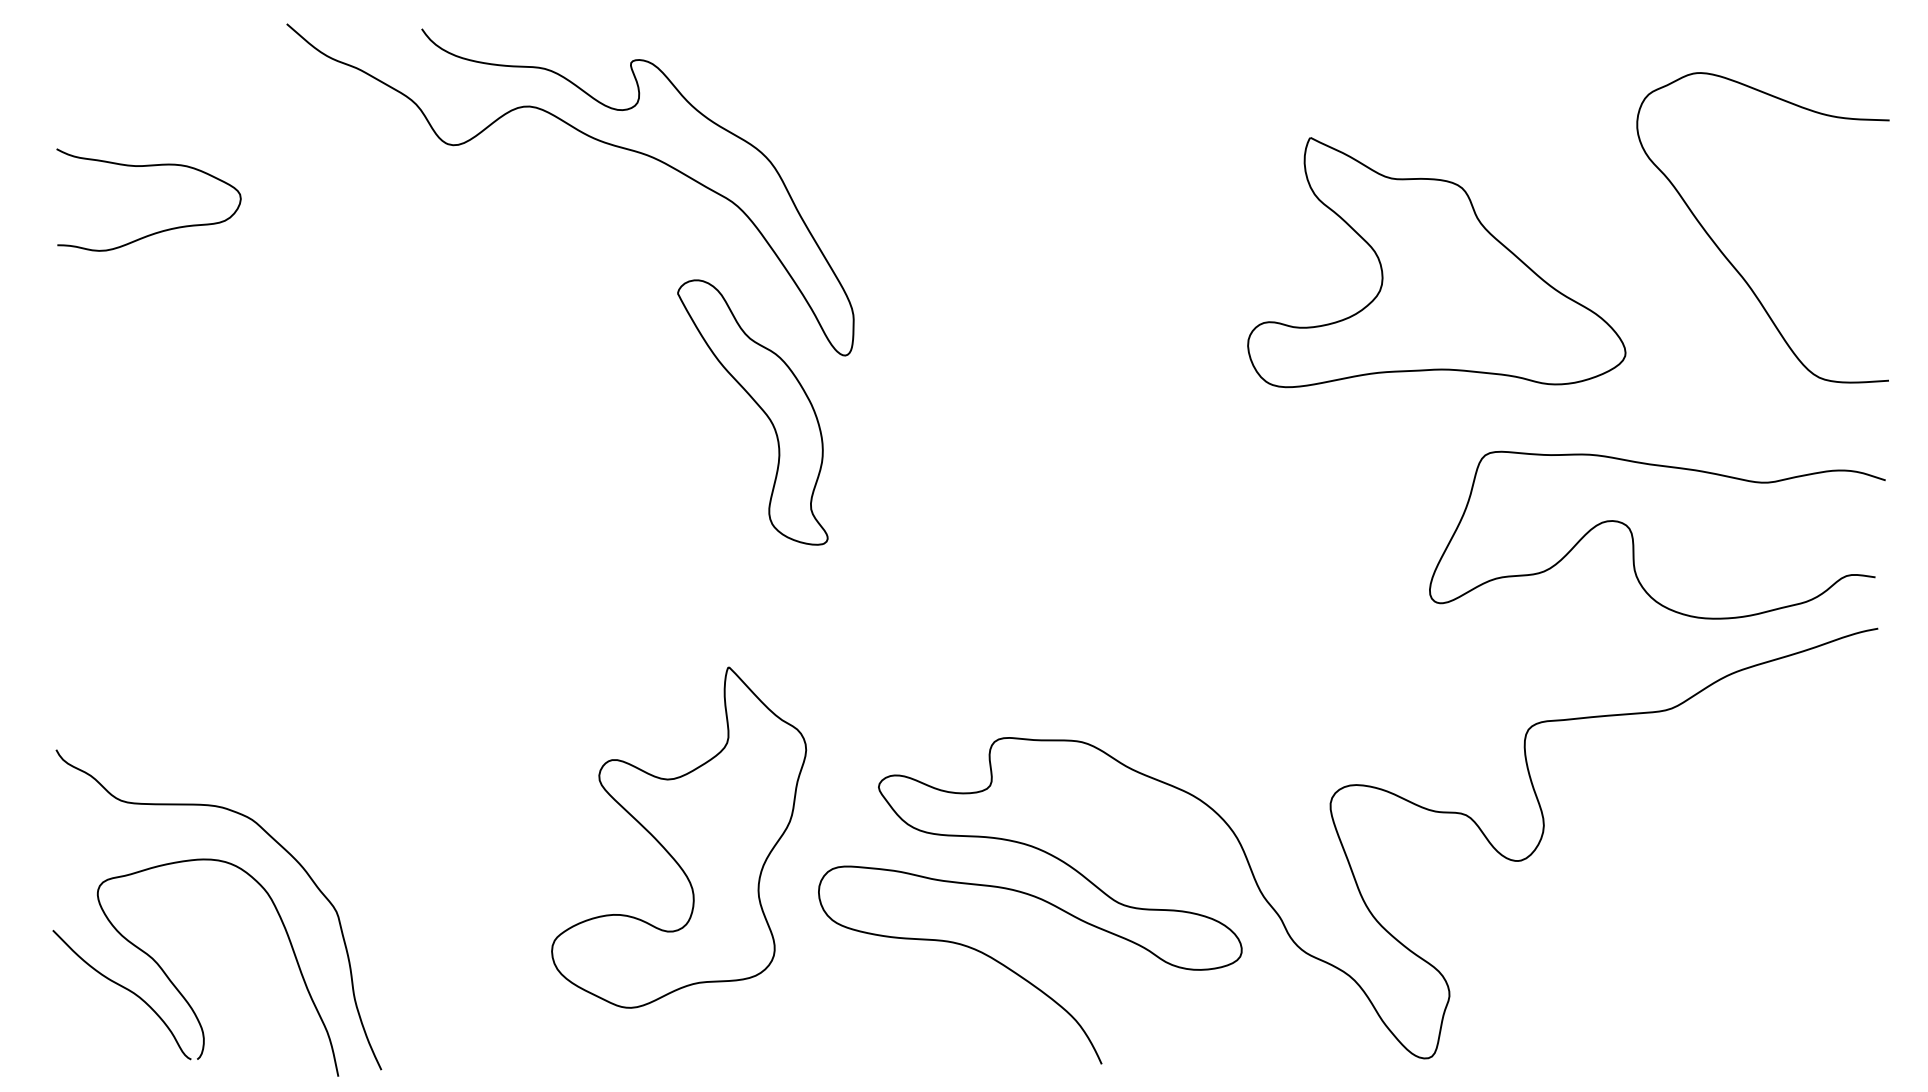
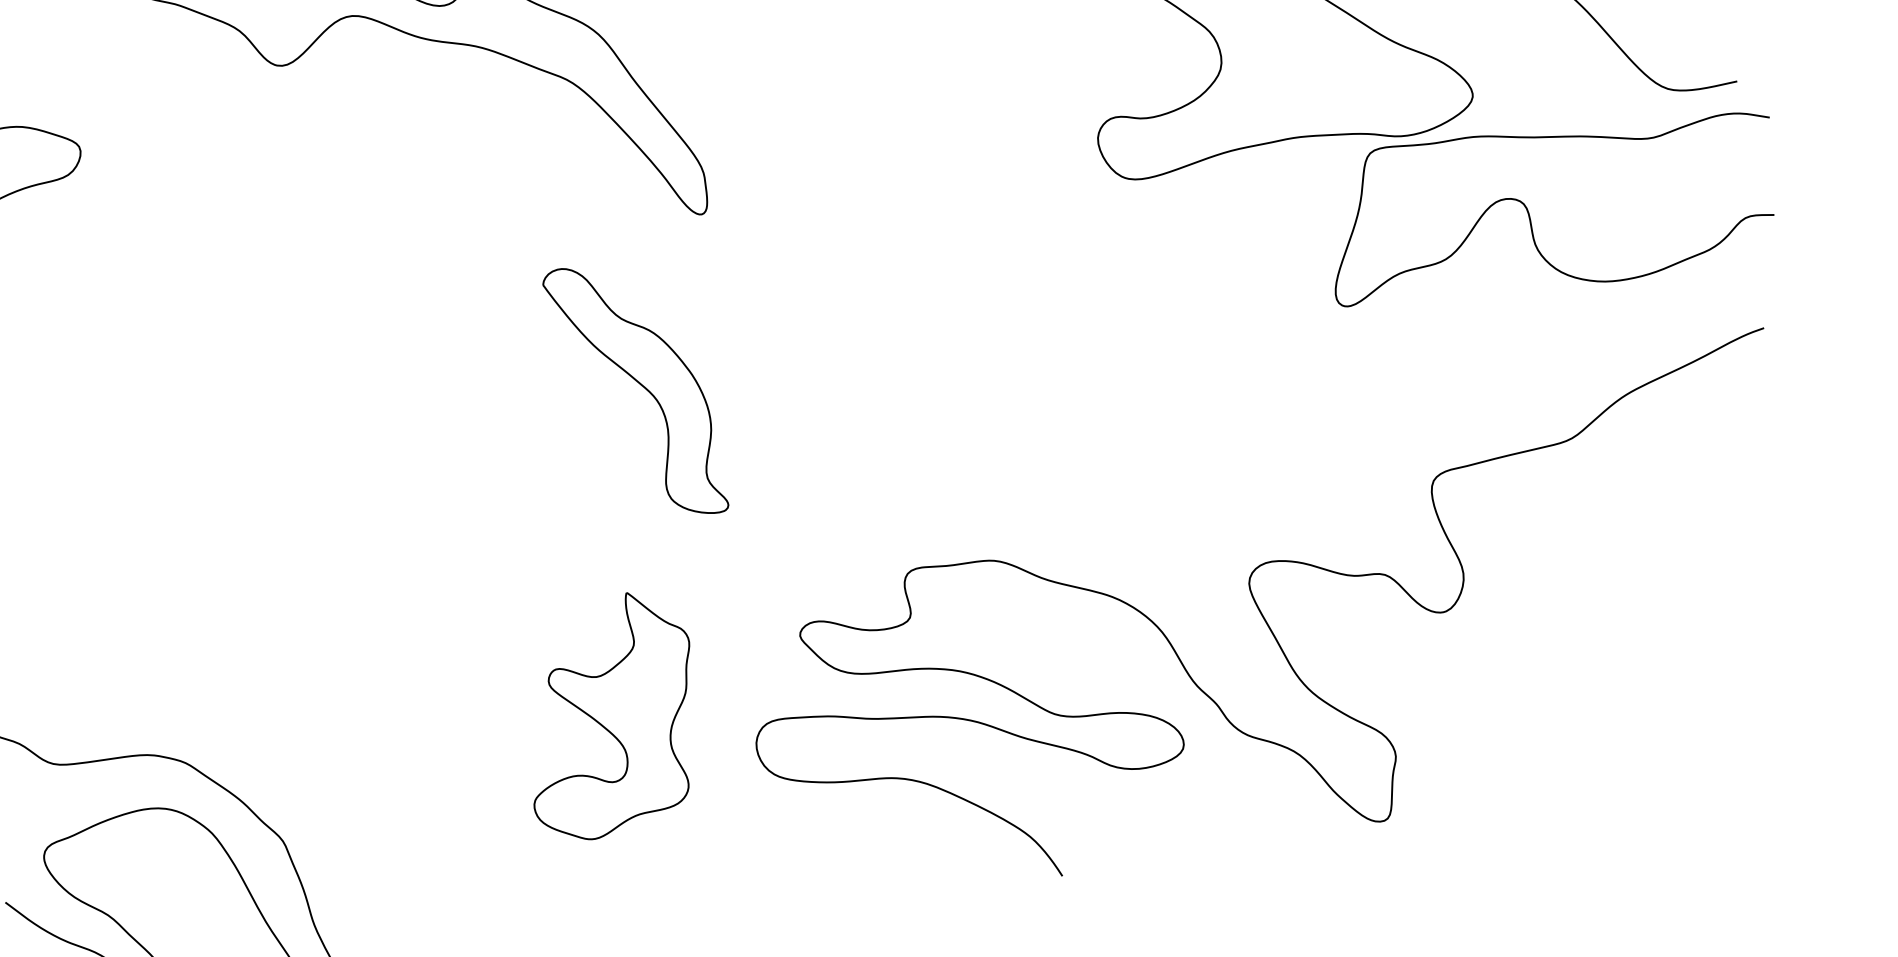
part: (758, 406) -> (639, 384), moved
curve: (1633, 536) -> (1528, 211), moved
part: (679, 837) -> (610, 715), size x0.7

